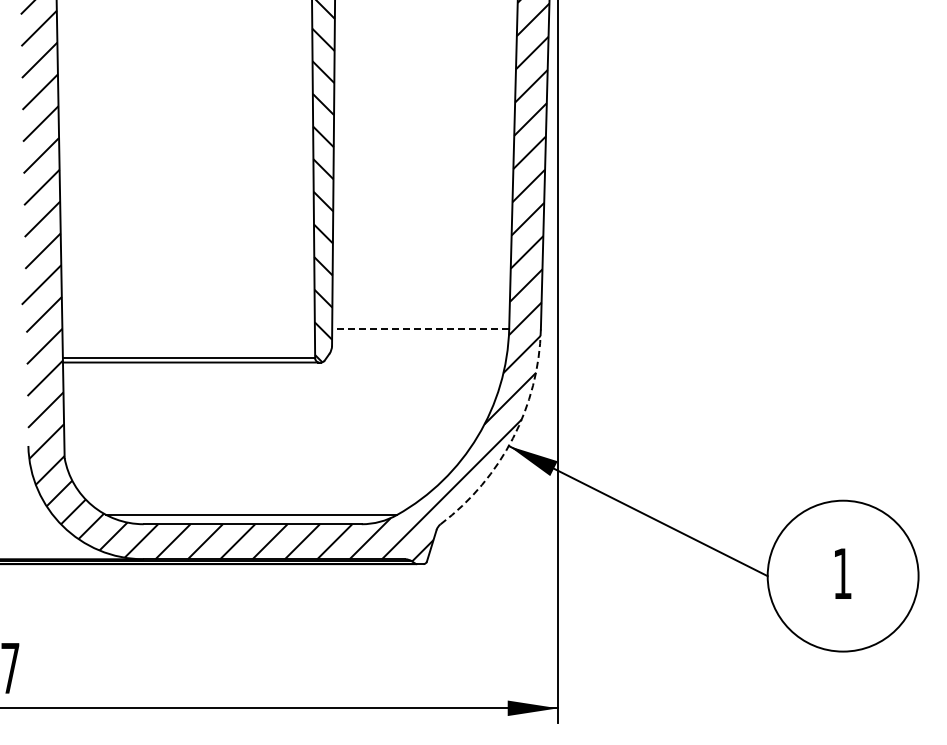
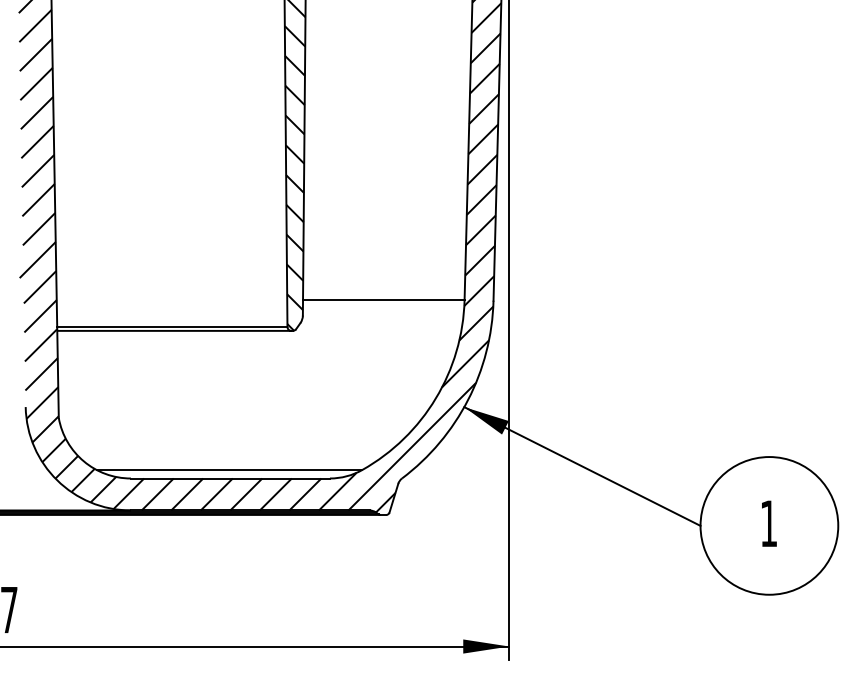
line: (420, 328) -> (383, 299), dashed -> solid
arc: (513, 438) -> (468, 400), dashed -> solid

